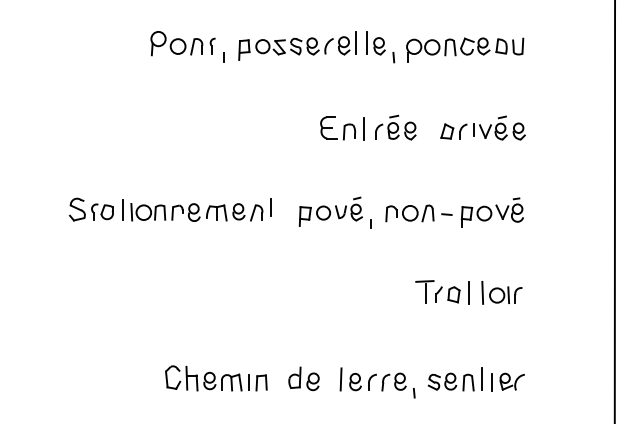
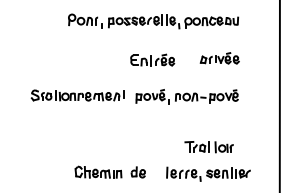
part: (368, 126) -> (152, 59), moved
part: (466, 293) -> (208, 147), moved
part: (431, 381) -> (208, 173), moved

